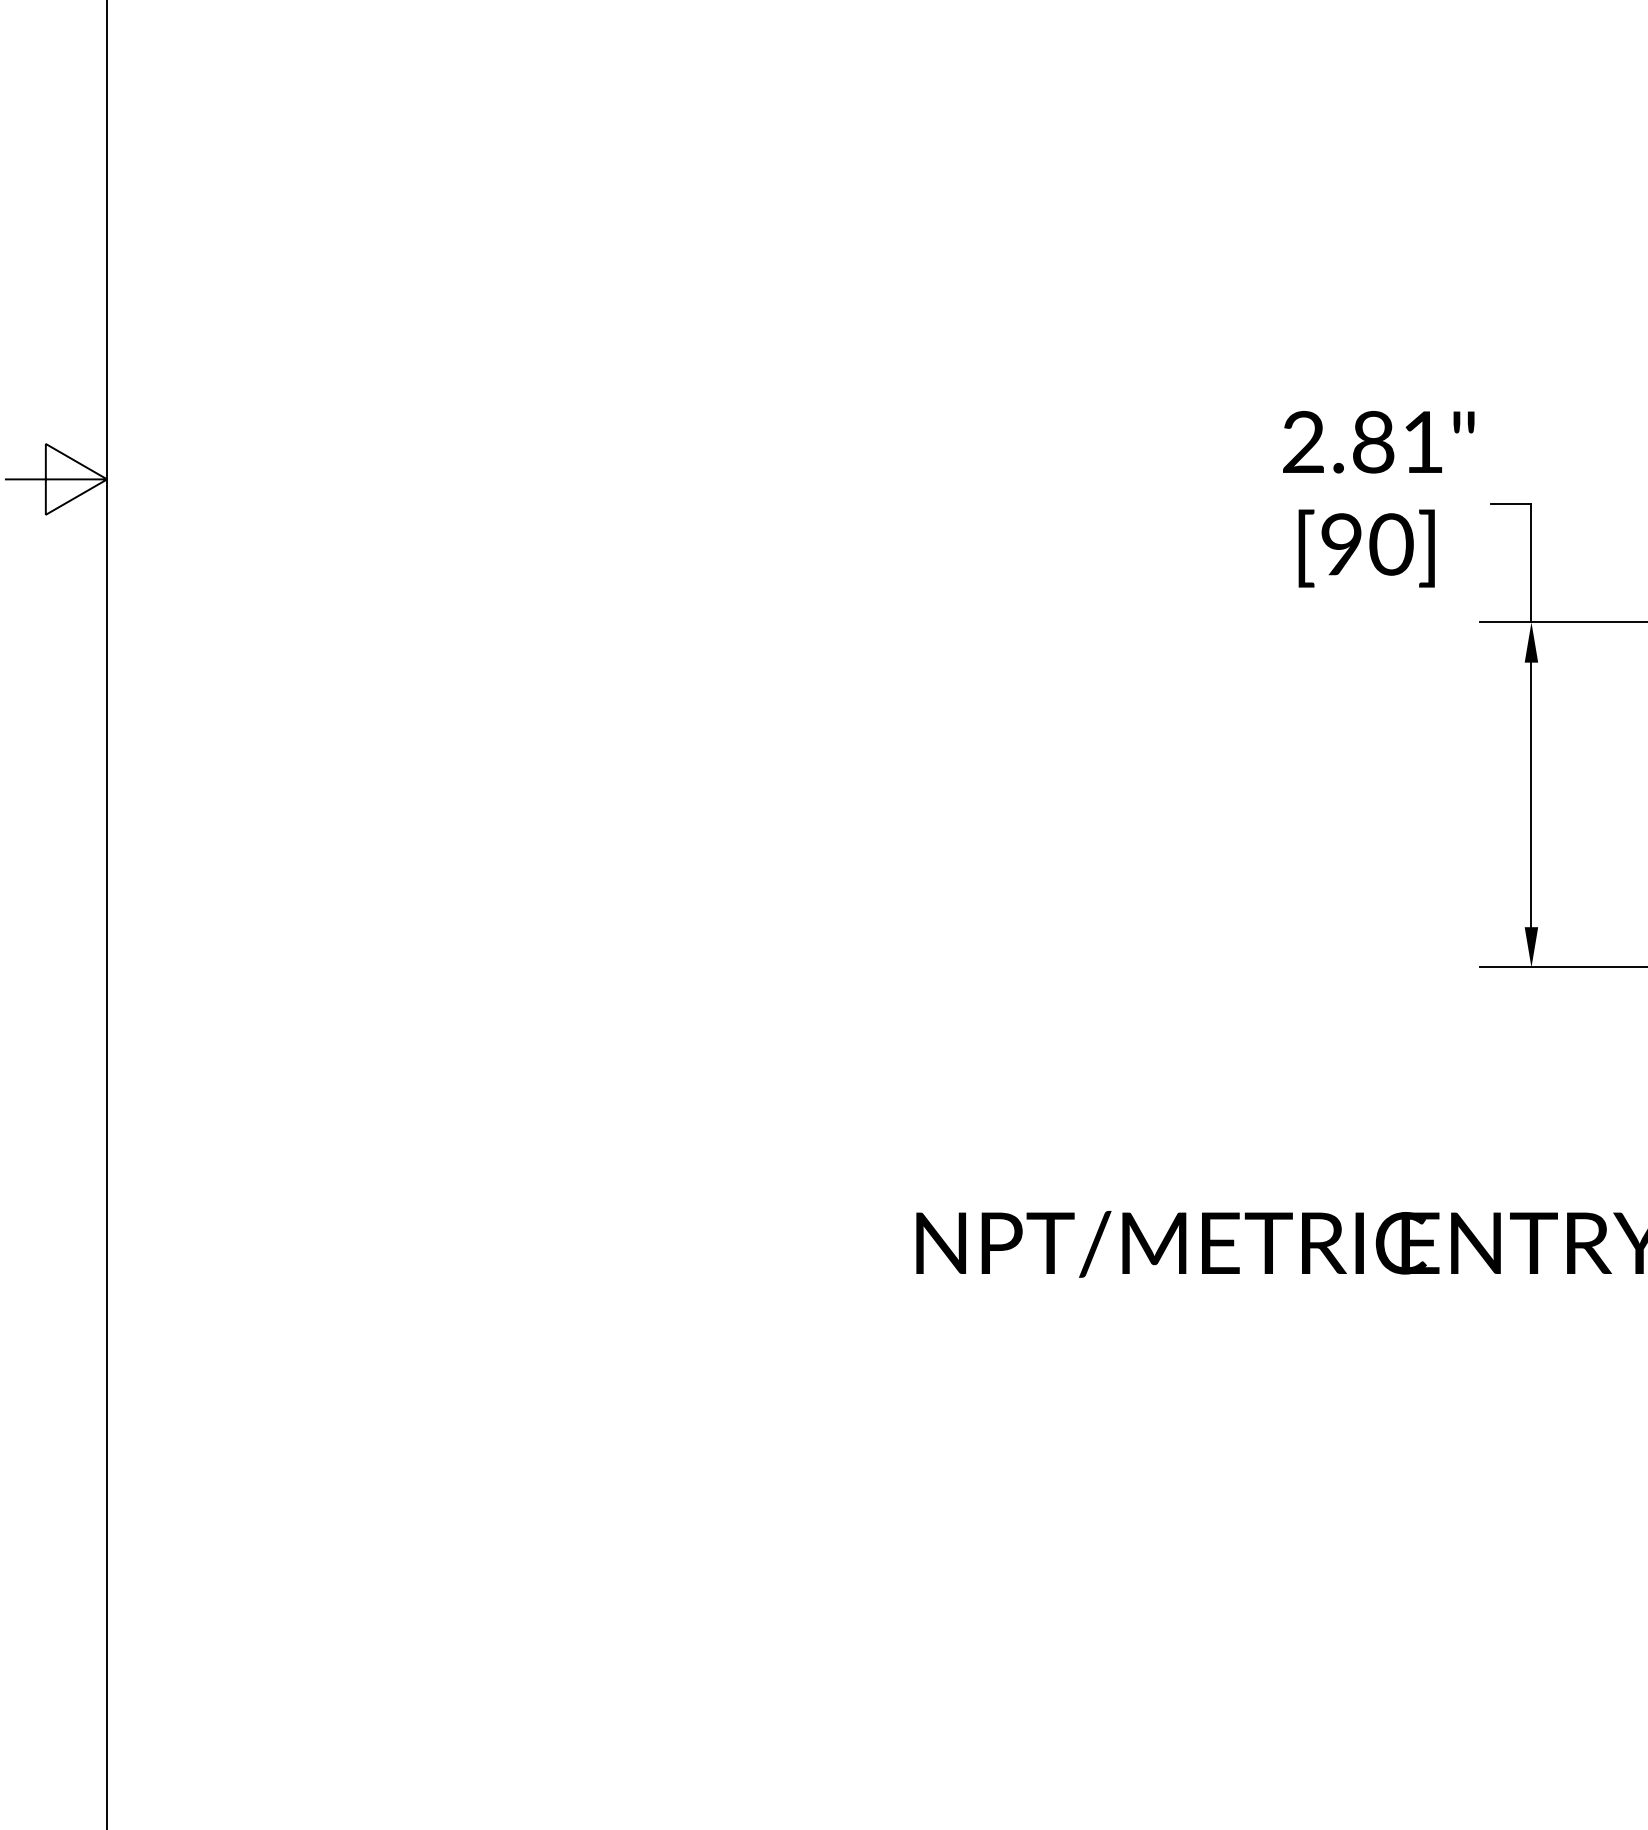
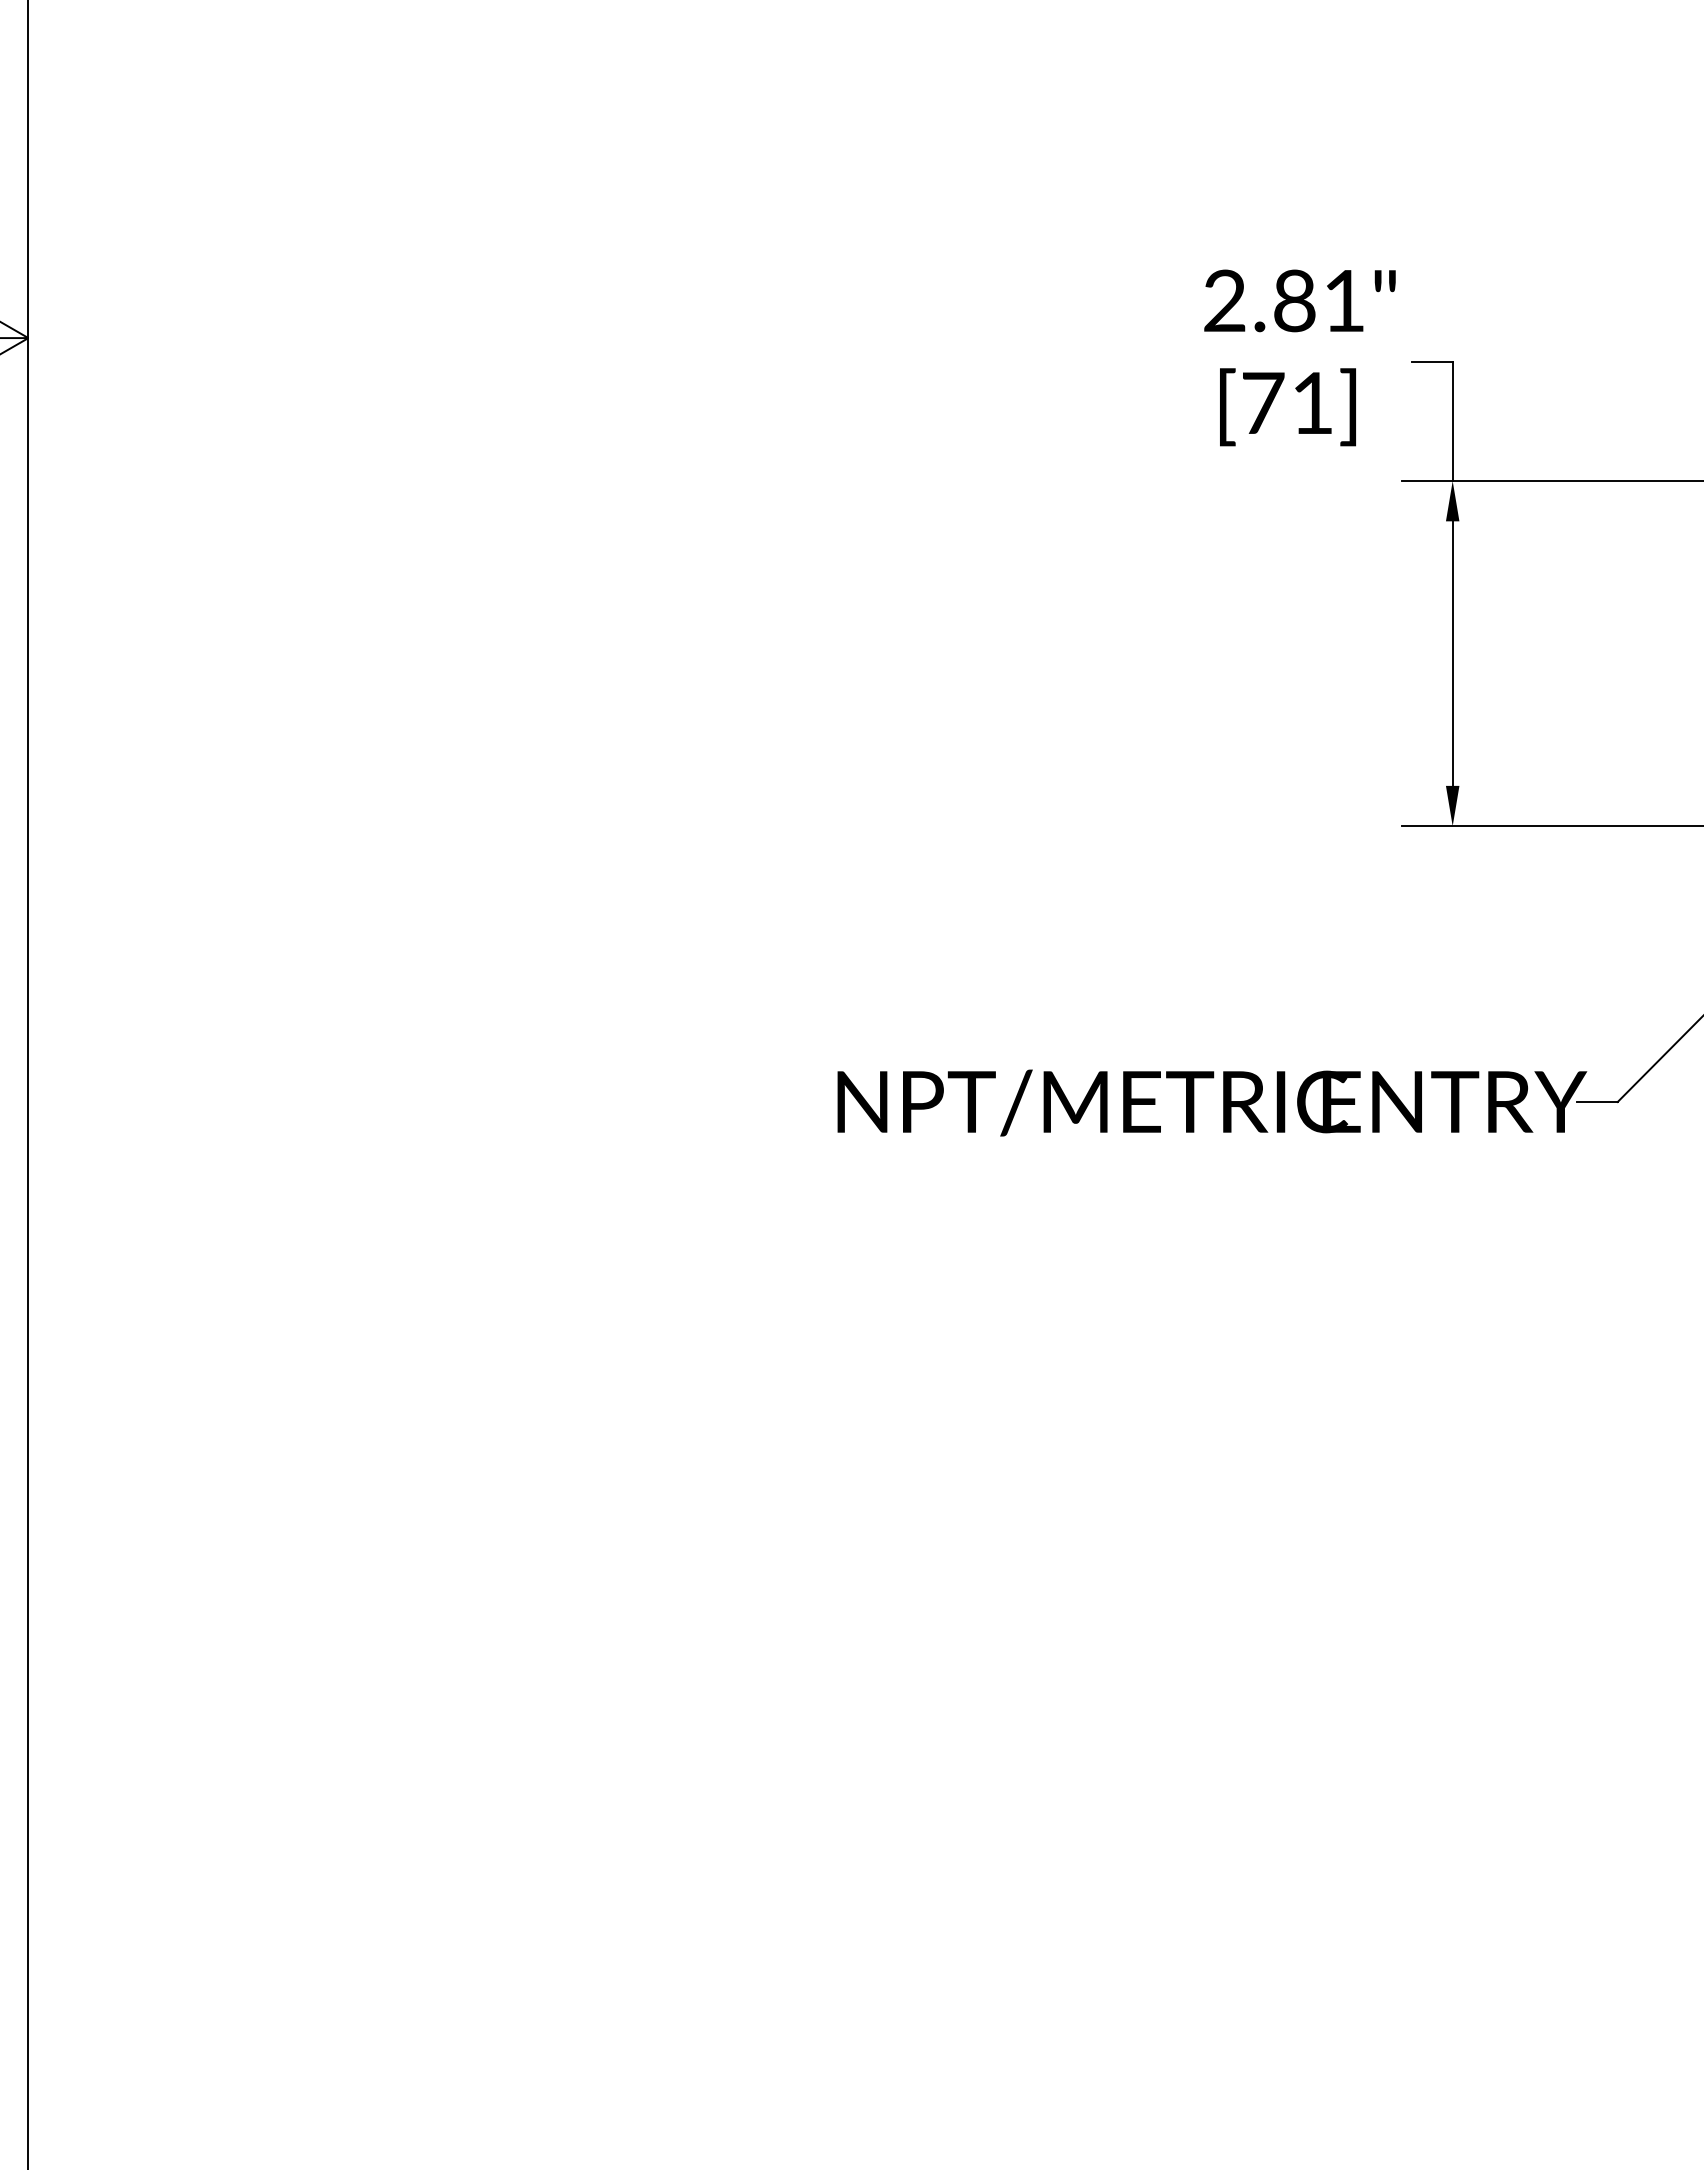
text: (1367, 543) -> (1288, 402), [90] -> [71]

